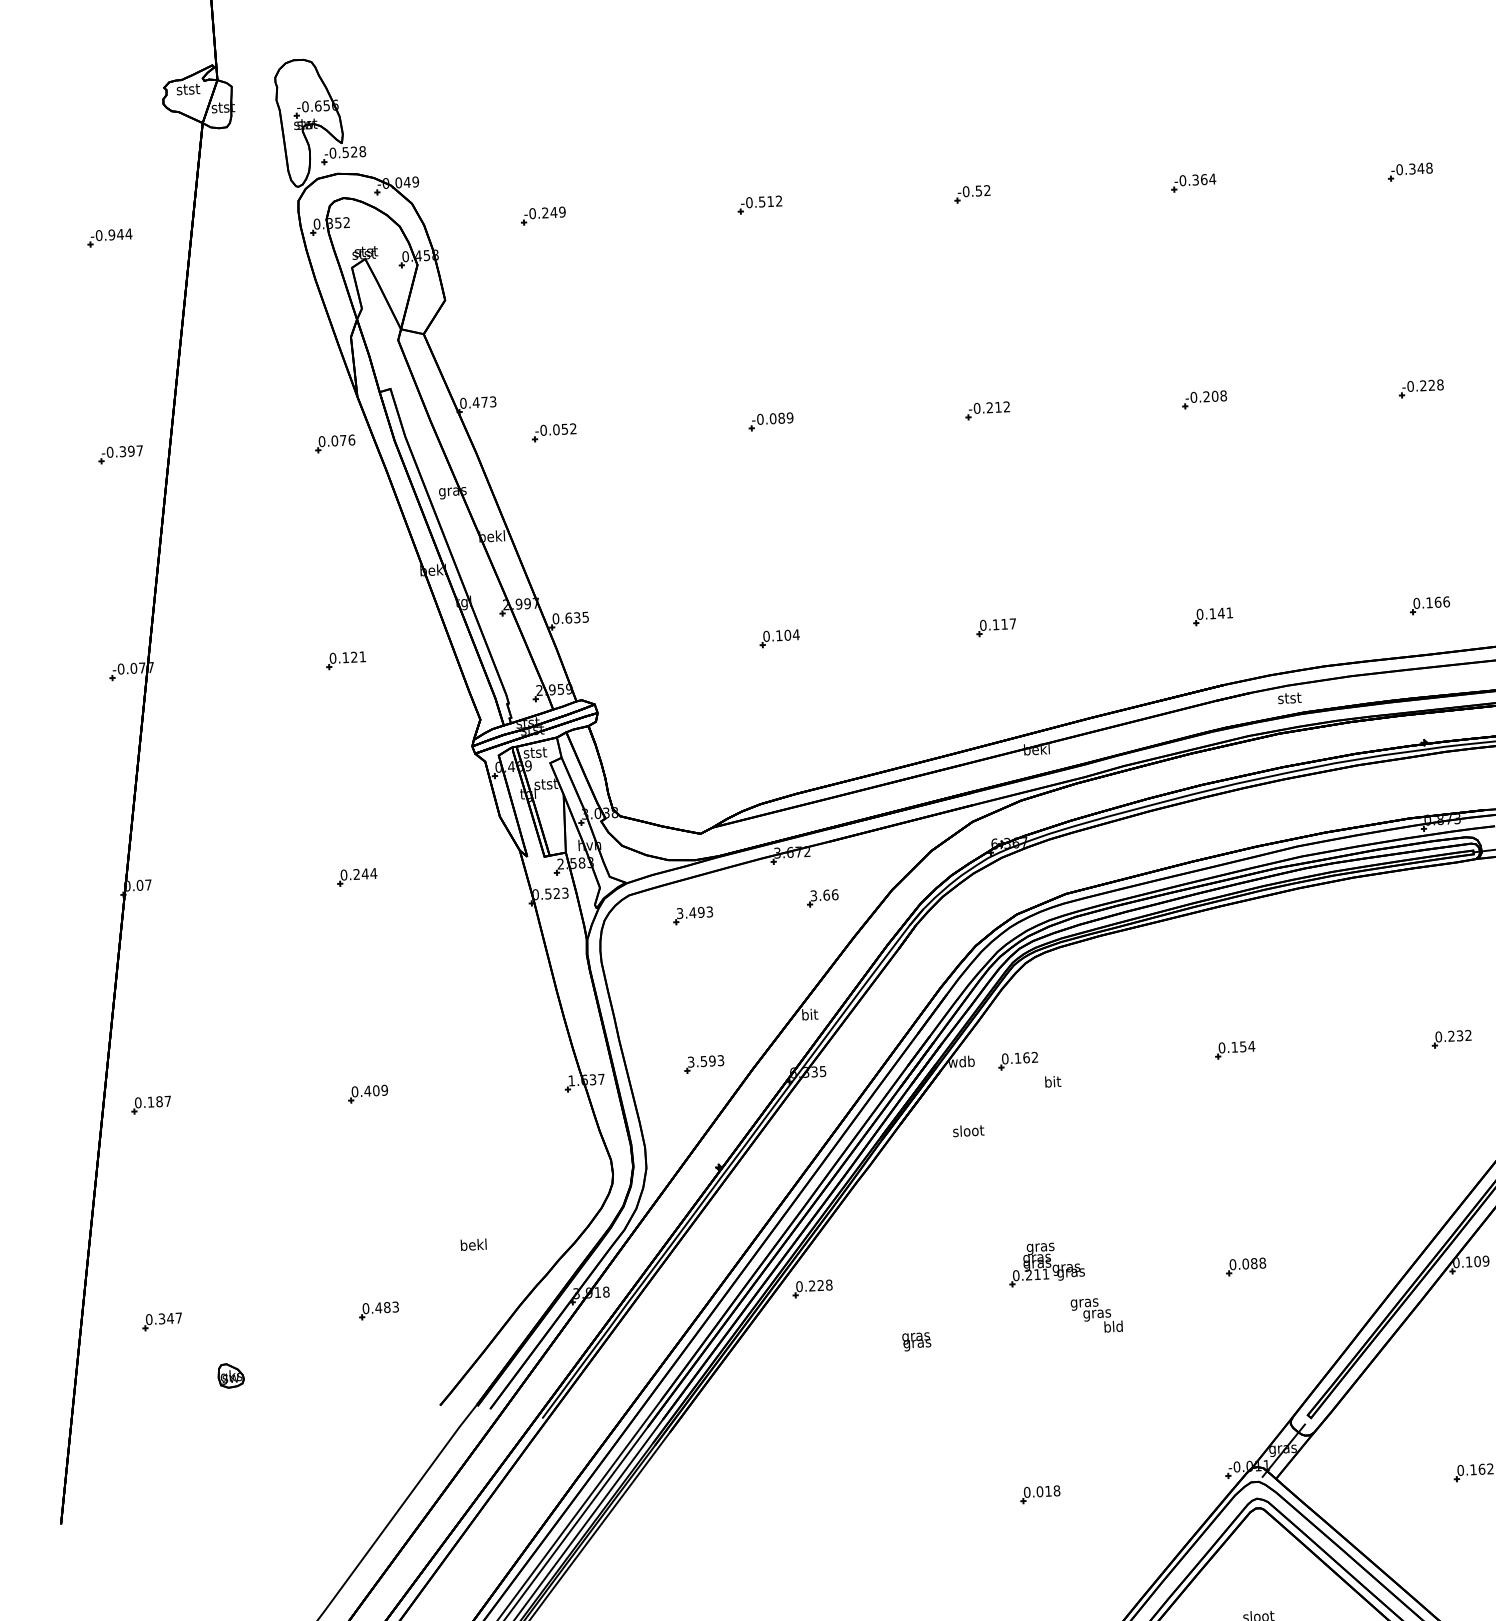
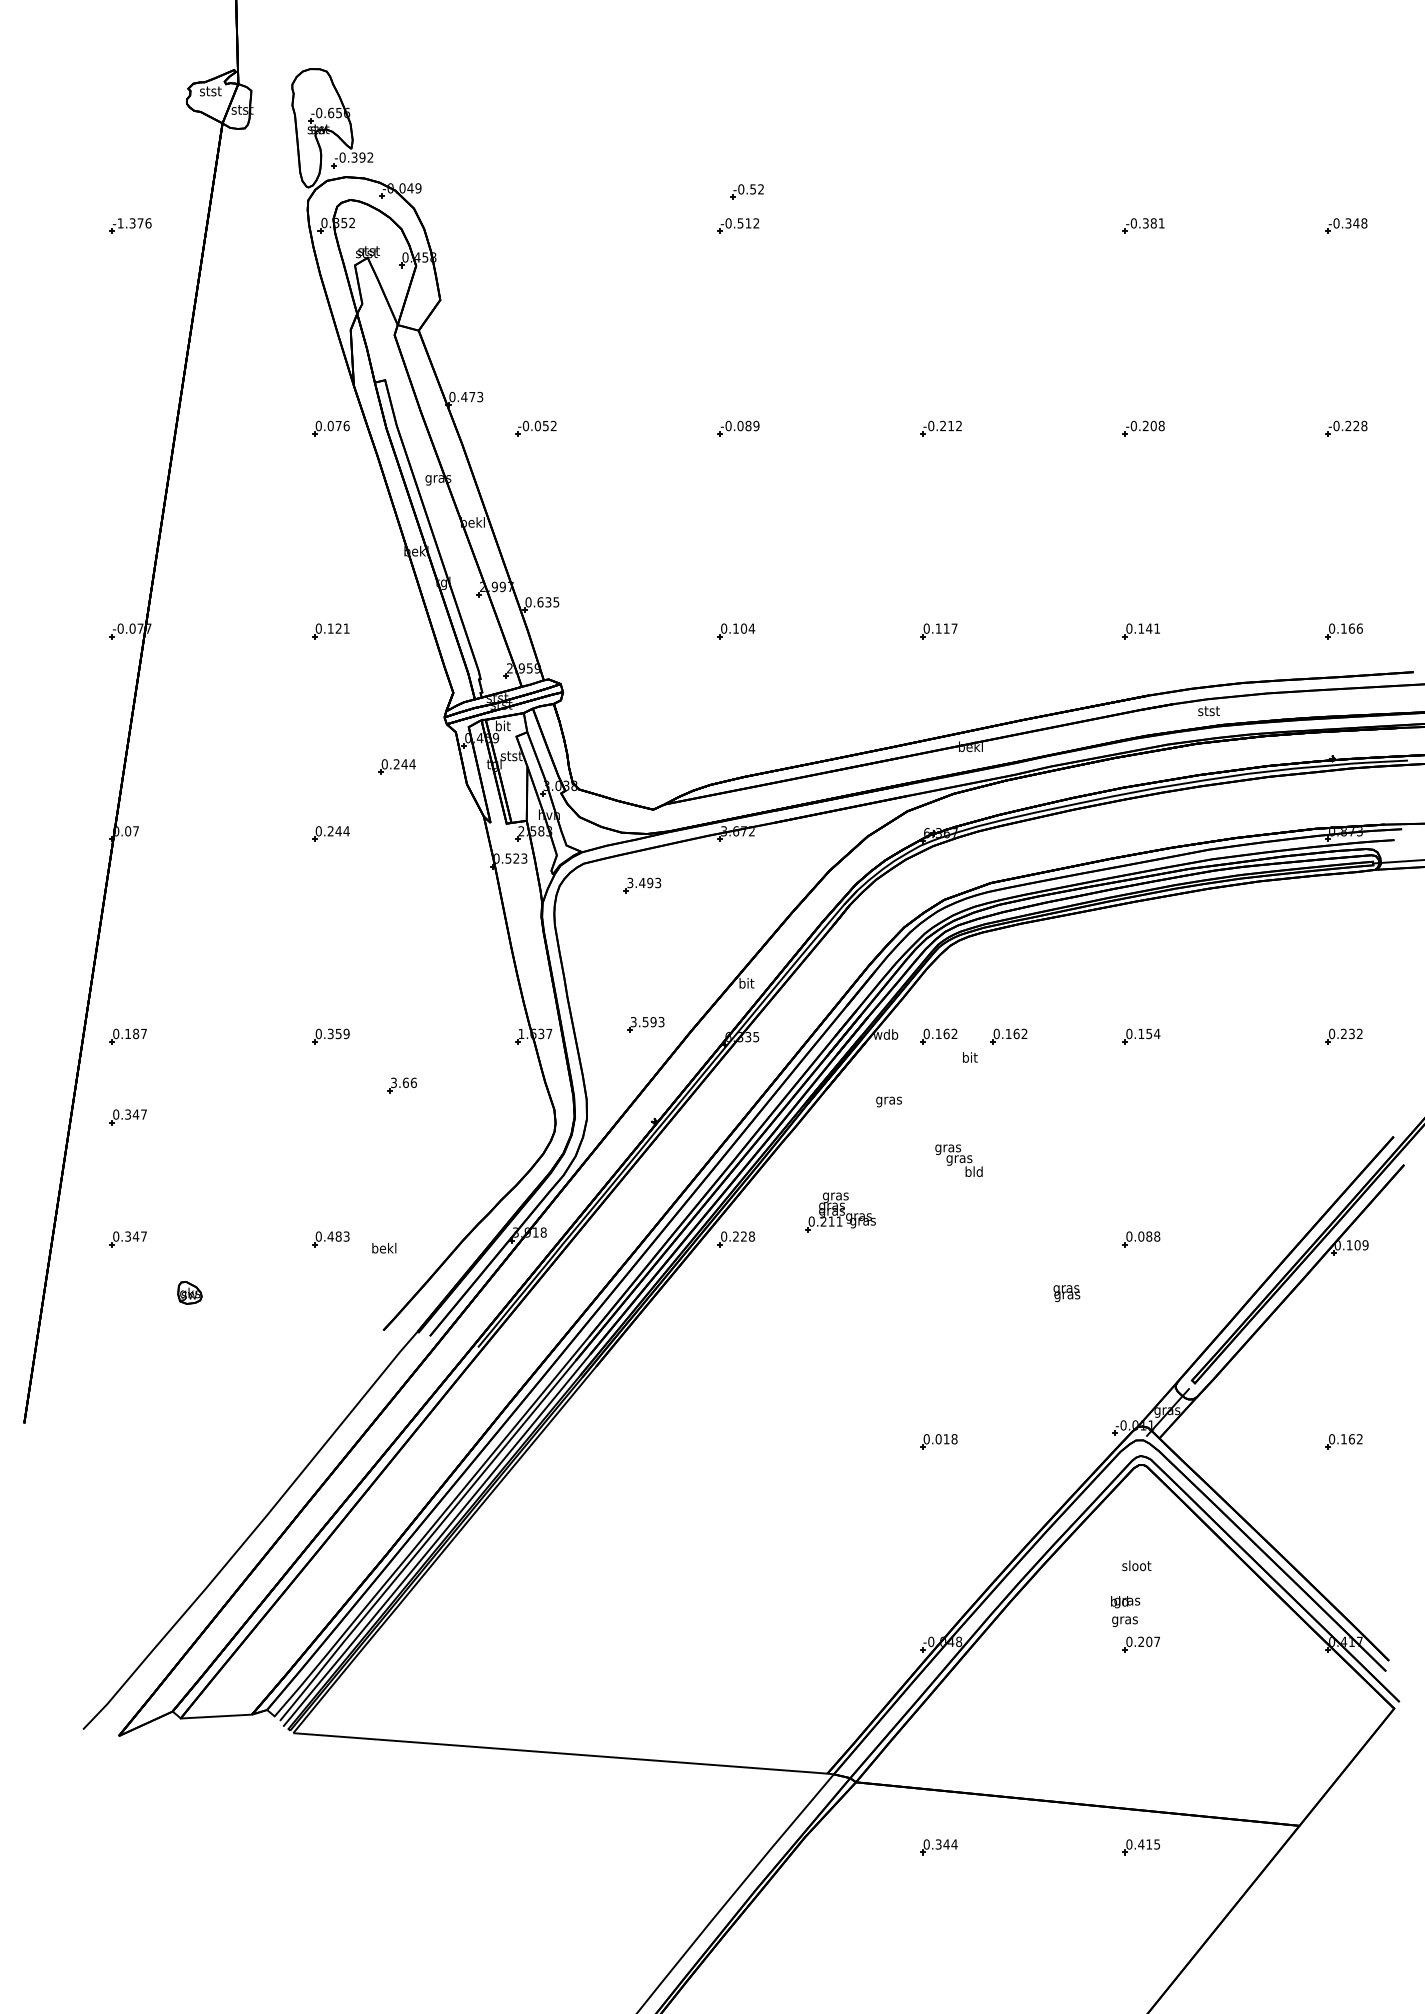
text: (354, 151) -> (362, 157), -0.528 -> -0.392
text: (1208, 179) -> (1157, 223), -0.364 -> -0.381
part: (971, 193) -> (746, 191), moved
part: (542, 215) -> (535, 225), removed
text: (113, 234) -> (134, 223), -0.944 -> -1.376
part: (120, 454) -> (130, 428), removed
text: (534, 751) -> (502, 725), stst -> bit
part: (423, 801) -> (396, 766), added
part: (822, 898) -> (401, 1085), moved
part: (1092, 1057) -> (1008, 1036), added
text: (371, 1090) -> (334, 1033), 0.409 -> 0.359
text: (967, 1132) -> (888, 1100), sloot -> gras
part: (154, 1191) -> (127, 1117), added
text: (473, 1244) -> (384, 1247), moved
part: (1046, 1264) -> (840, 1212), moved
text: (1096, 1315) -> (958, 1160), moved
text: (916, 1341) -> (1066, 1293), moved

